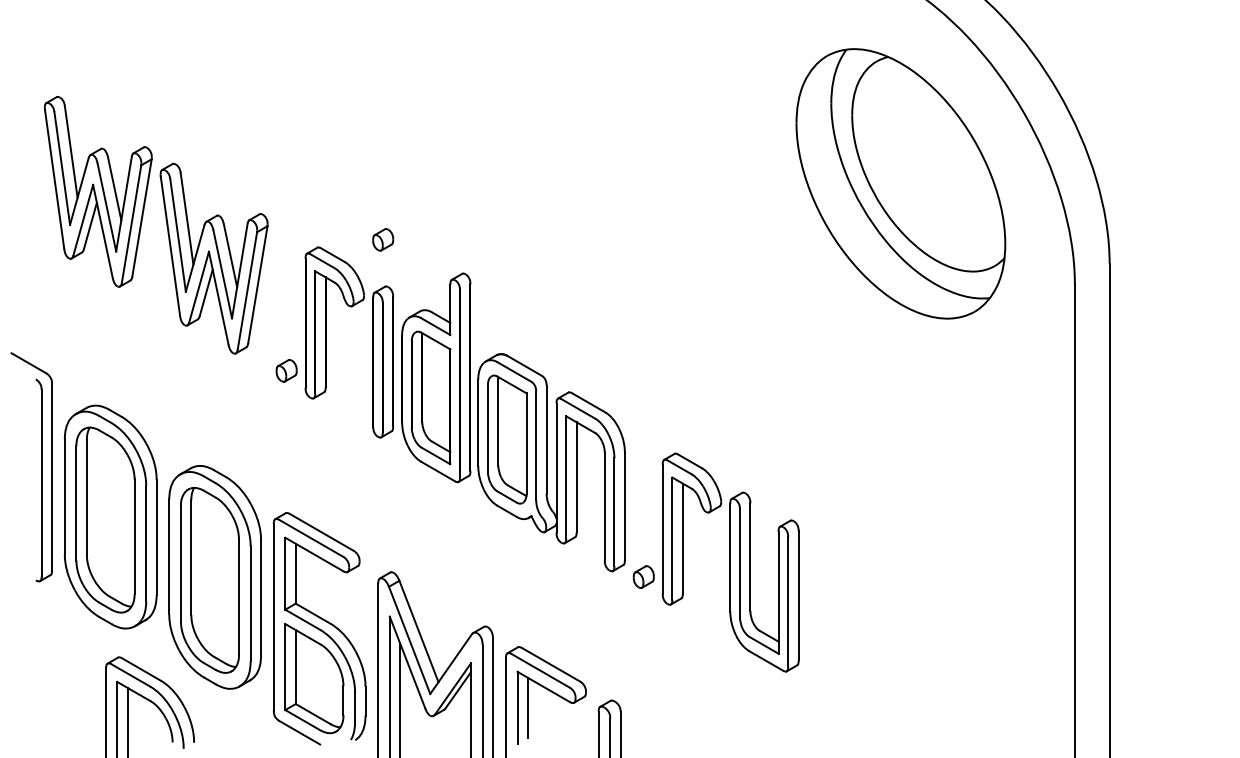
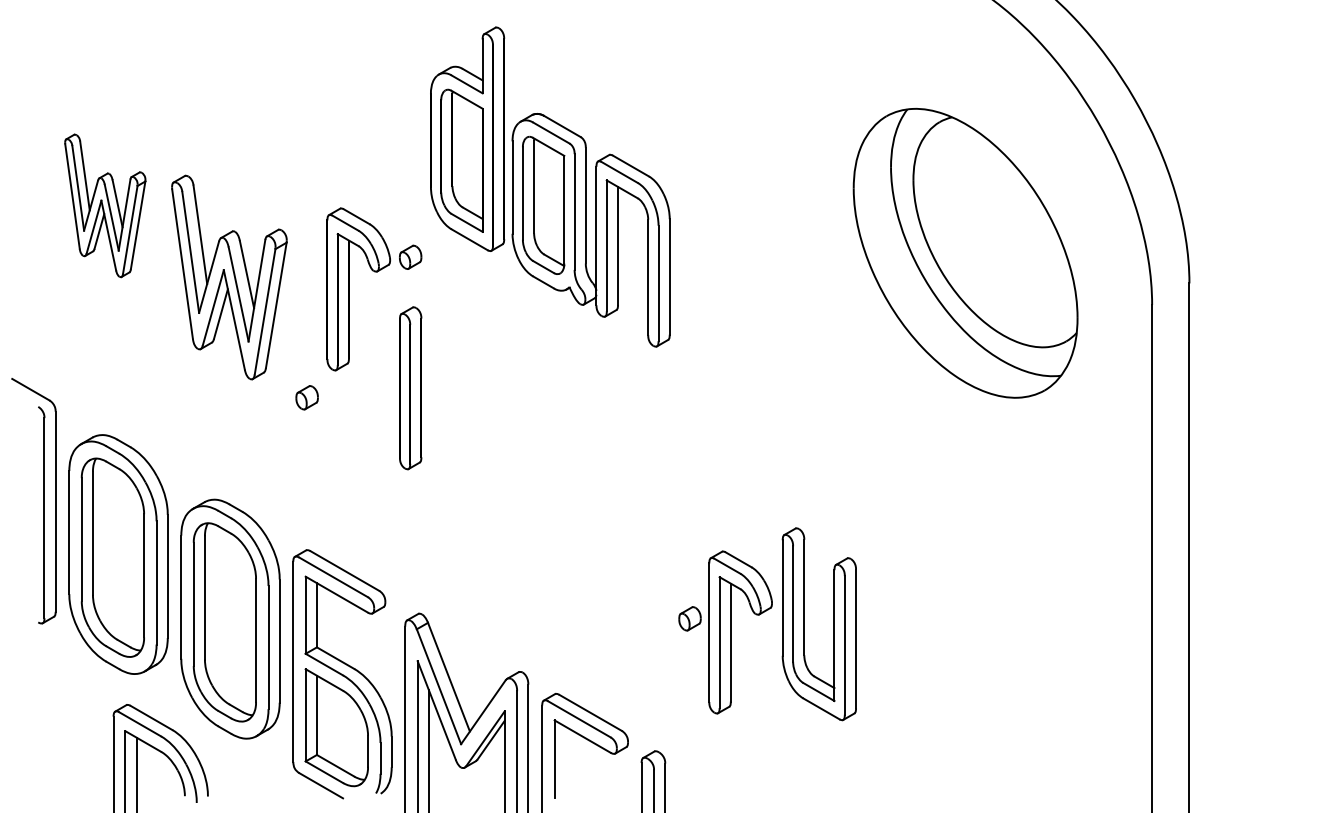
part: (900, 183) -> (965, 252), moved
part: (98, 191) -> (105, 205), size x0.7
part: (326, 323) -> (349, 289), moved
part: (513, 421) -> (550, 186), moved
part: (683, 529) -> (731, 632), moved
line: (527, 707) -> (565, 758), removed

